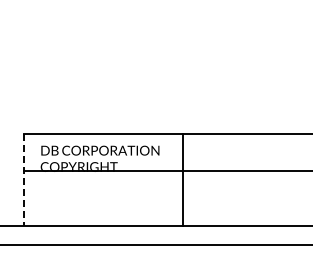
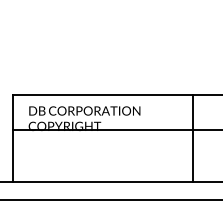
line: (183, 179) -> (193, 138), moved
line: (24, 180) -> (13, 139), dashed -> solid

